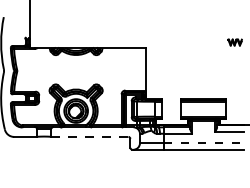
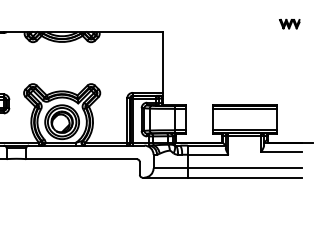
line: (89, 136) -> (81, 158), dashed -> solid
line: (203, 143) -> (244, 168), dashed -> solid

